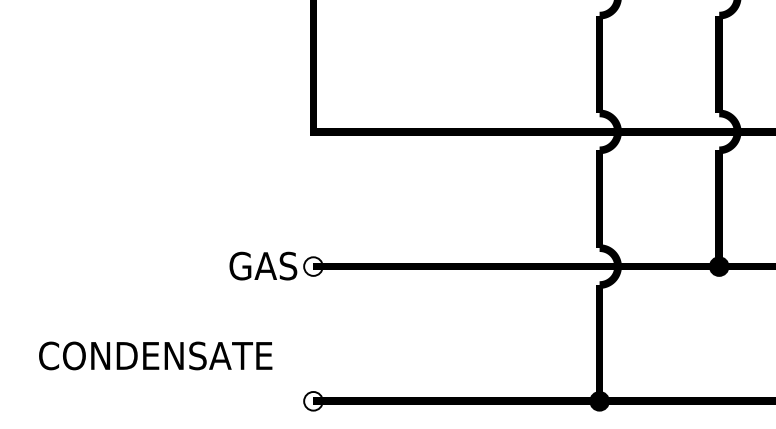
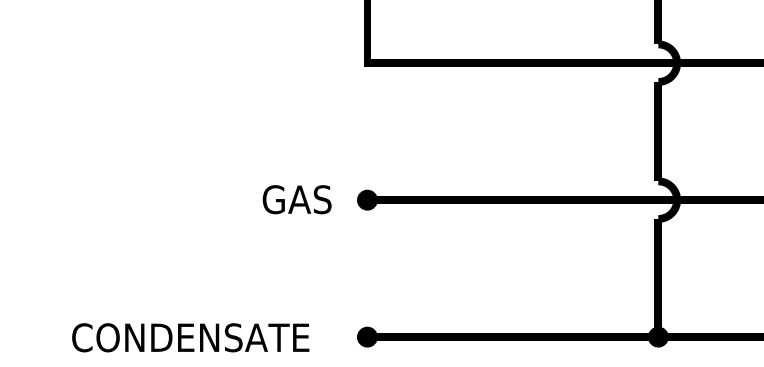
text: (263, 265) -> (297, 199), moved
fill: (313, 266) -> (367, 200), added
text: (155, 355) -> (190, 337), moved
fill: (313, 400) -> (367, 336), added

